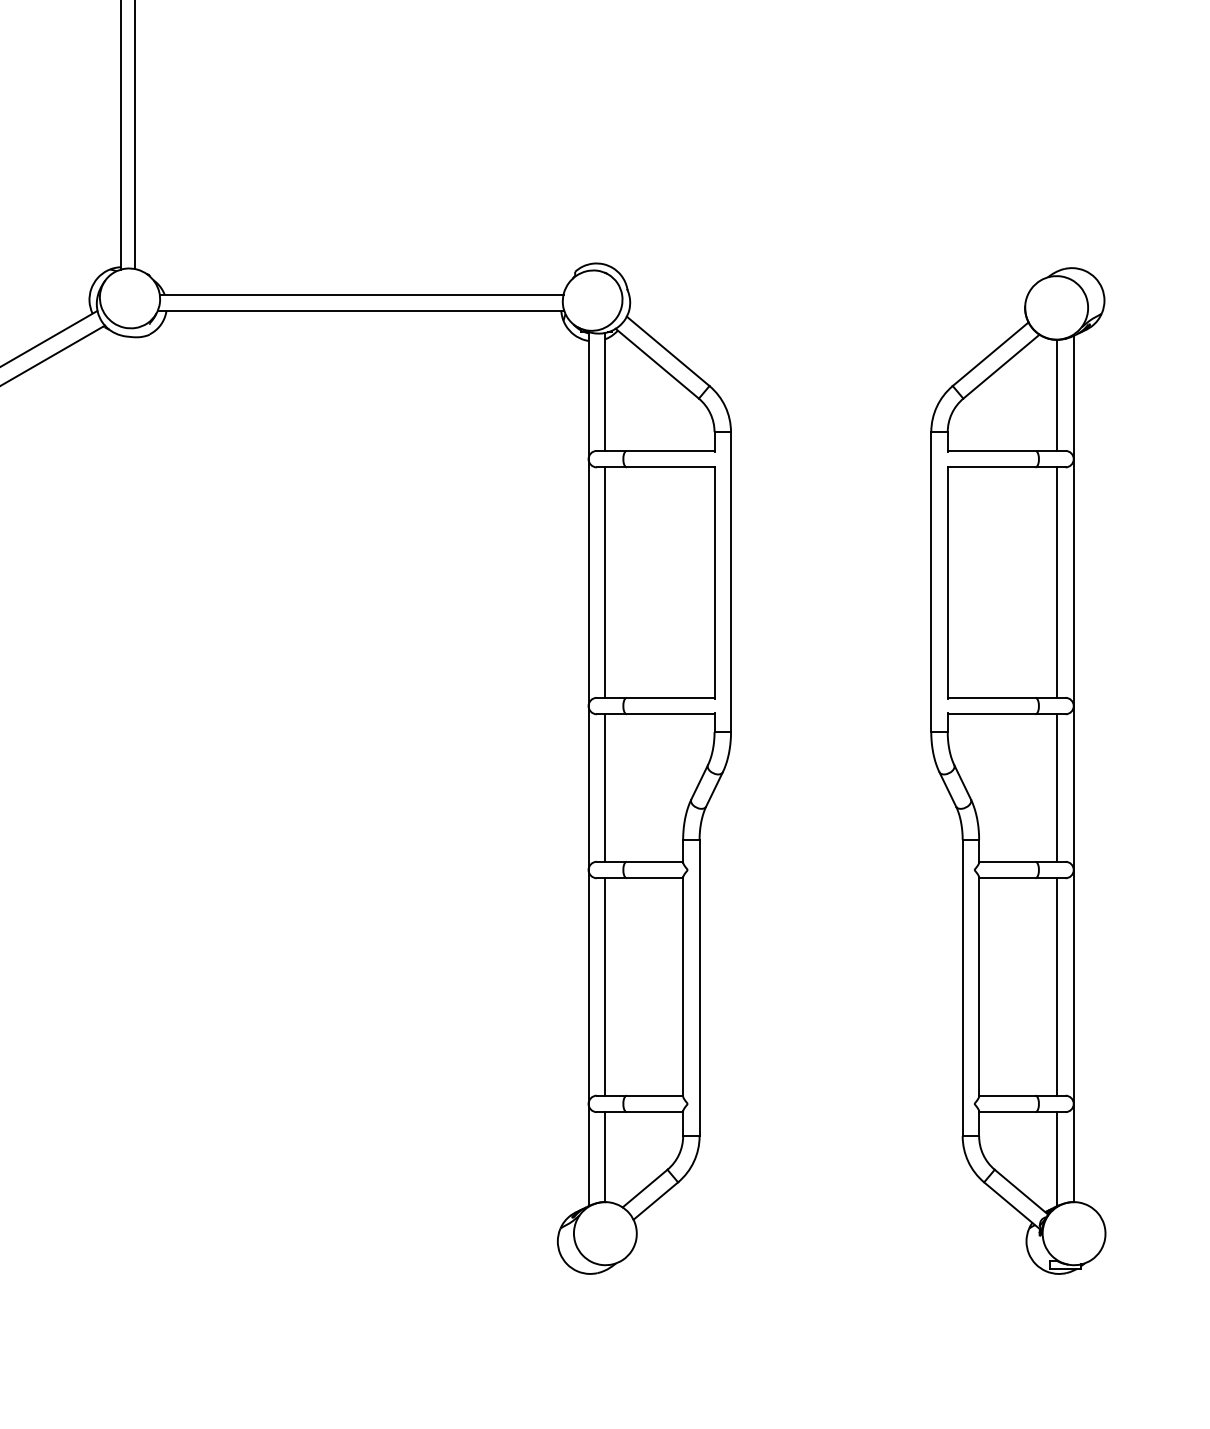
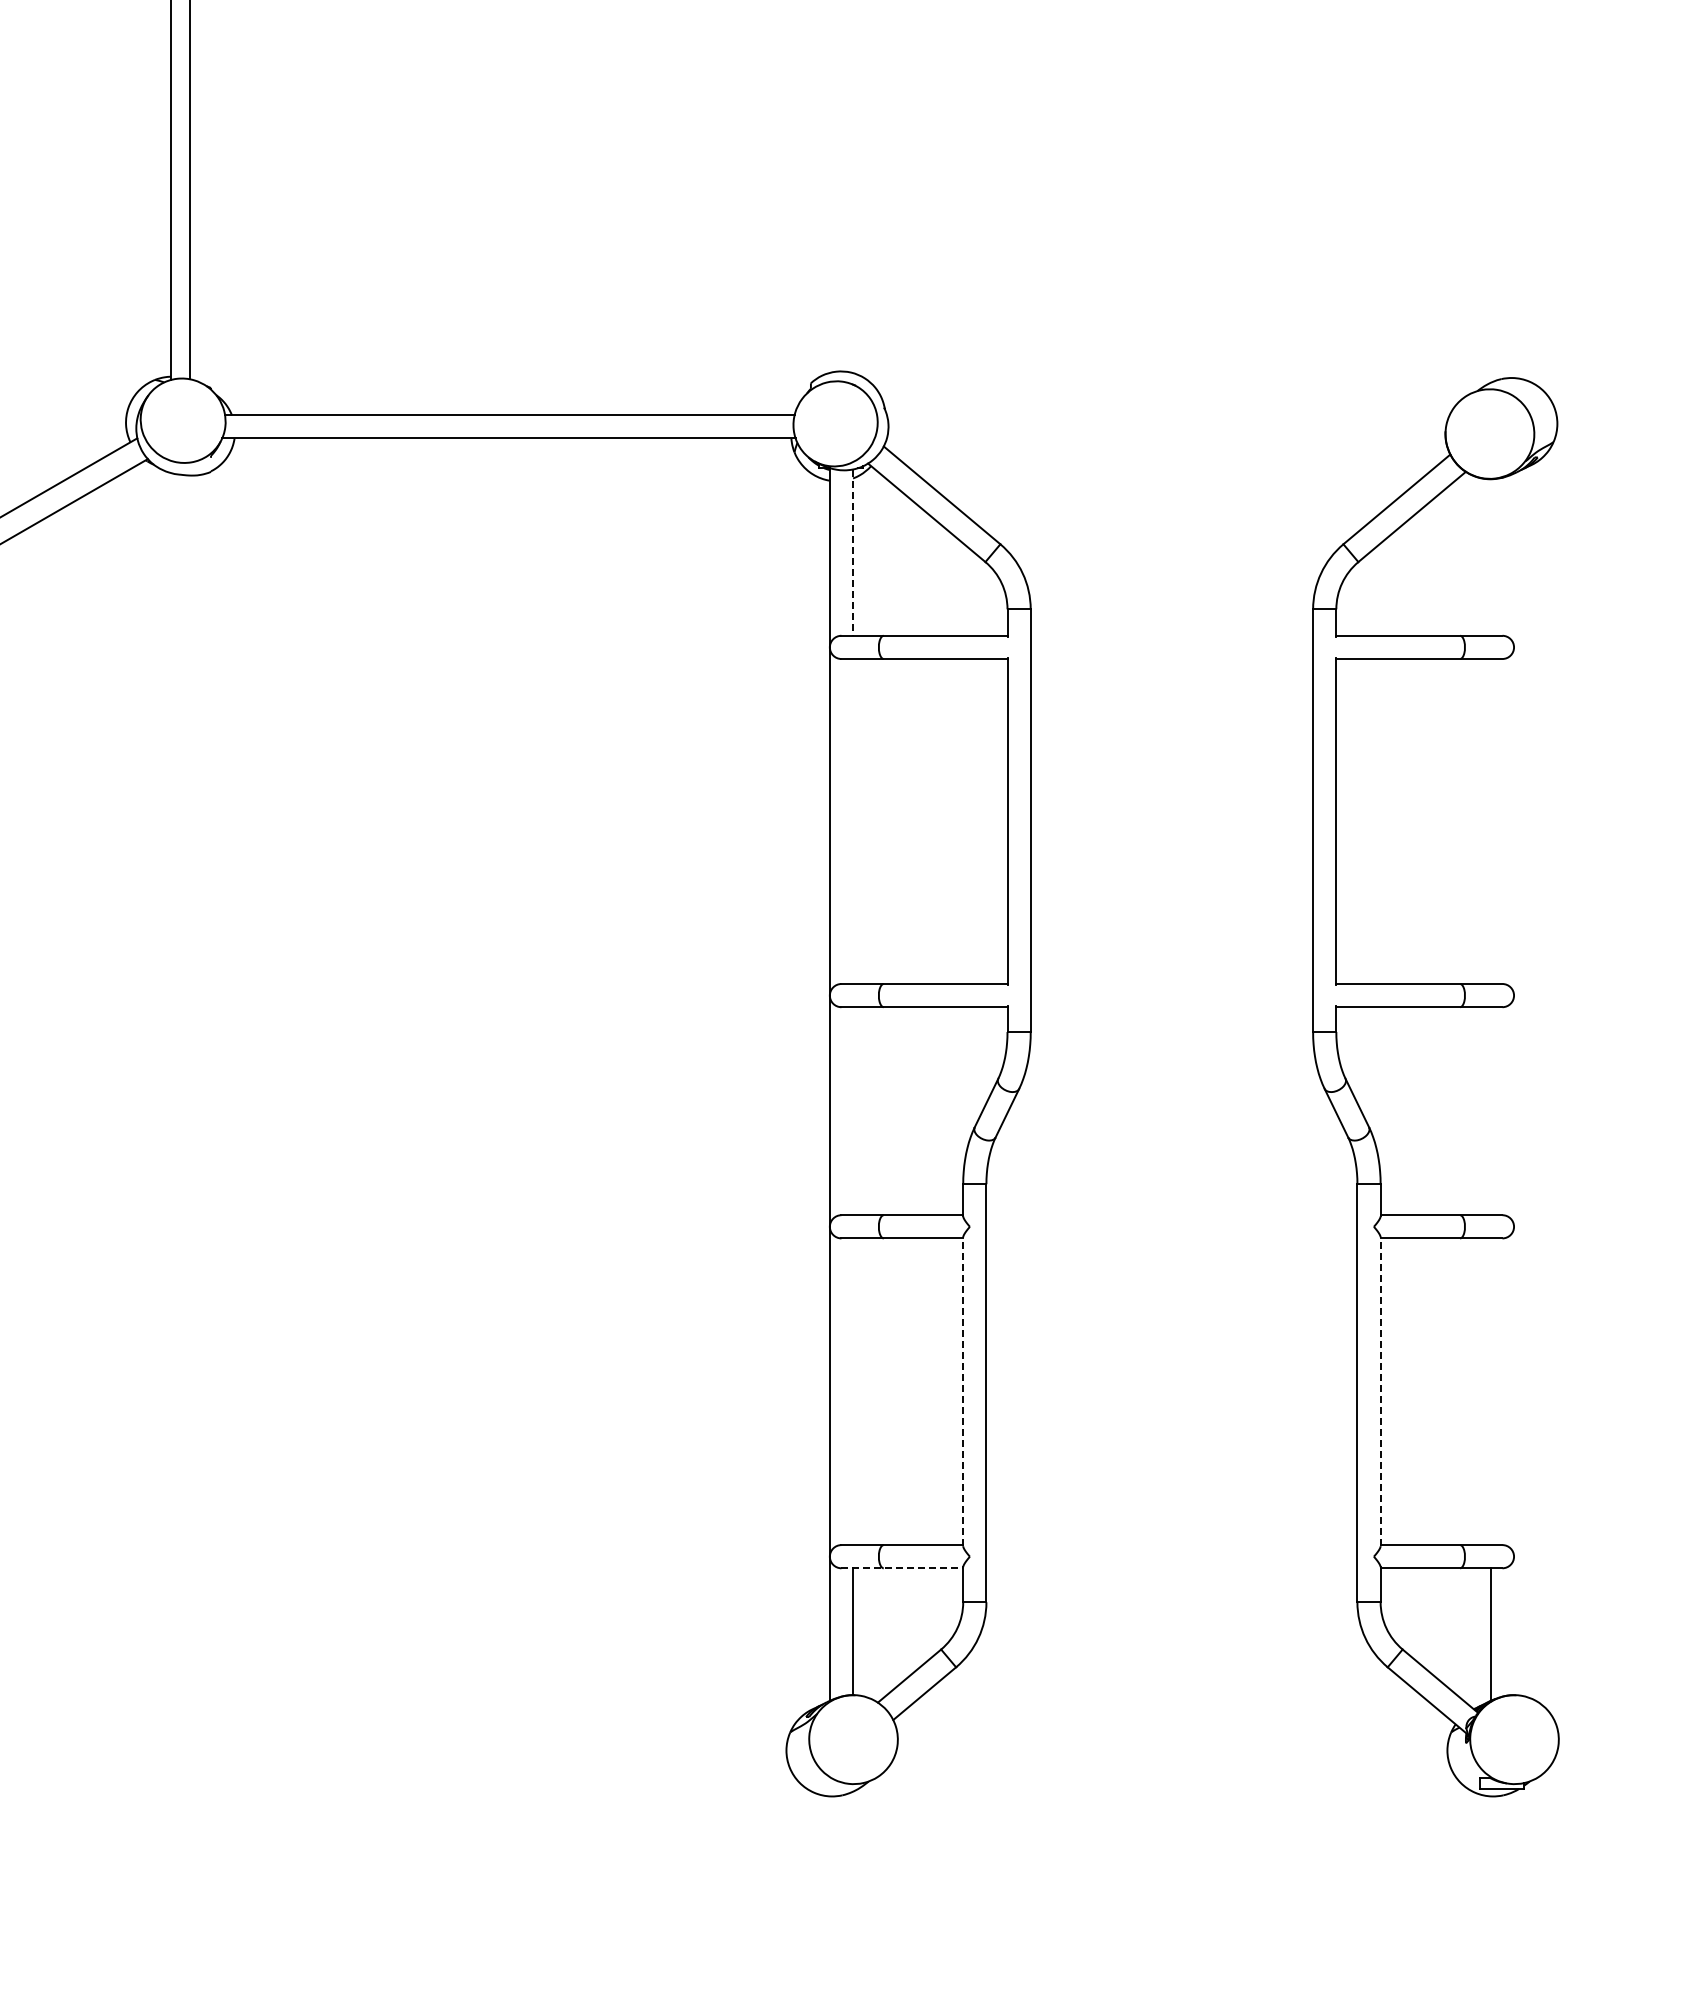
line: (605, 392) -> (853, 553), solid -> dashed
line: (1057, 395) -> (1490, 557), removed
line: (605, 582) -> (853, 821), removed
line: (1057, 582) -> (1490, 821), removed
line: (1074, 769) -> (1514, 1084), removed
line: (605, 788) -> (853, 1111), removed
line: (1057, 788) -> (1490, 1111), removed
line: (605, 986) -> (853, 1391), removed
line: (683, 986) -> (963, 1391), solid -> dashed
line: (979, 986) -> (1380, 1391), solid -> dashed
line: (1057, 986) -> (1490, 1391), removed
line: (640, 1112) -> (902, 1568), solid -> dashed

